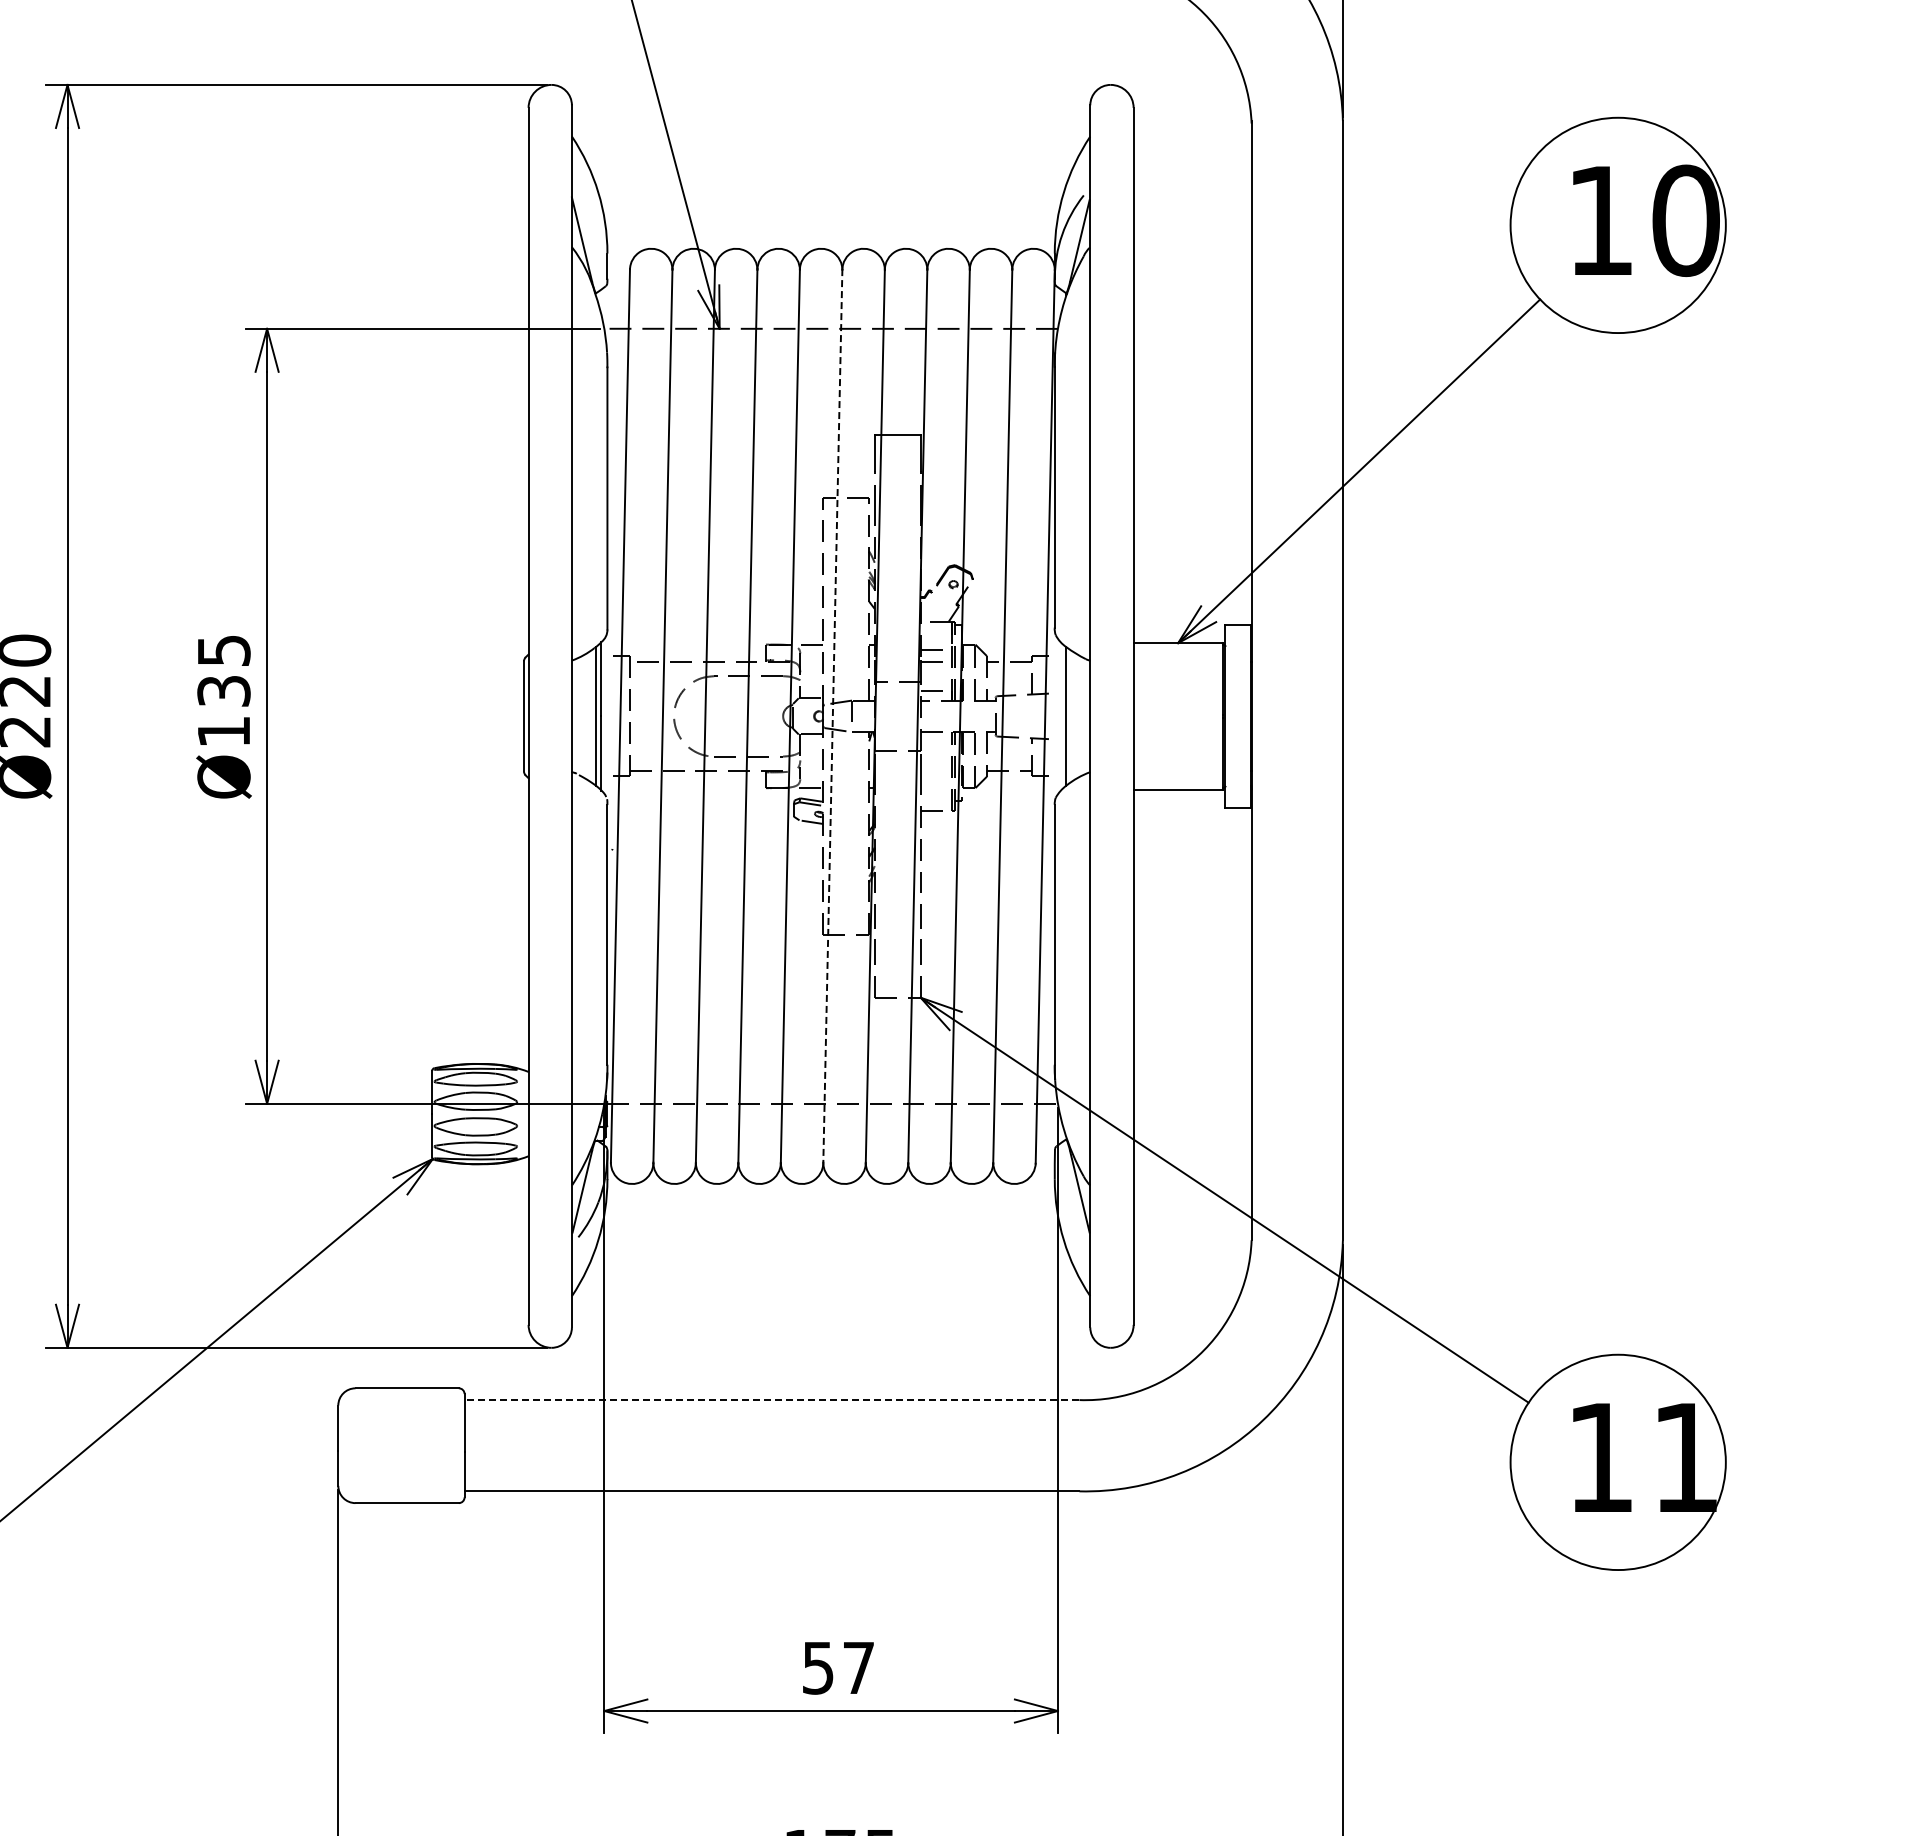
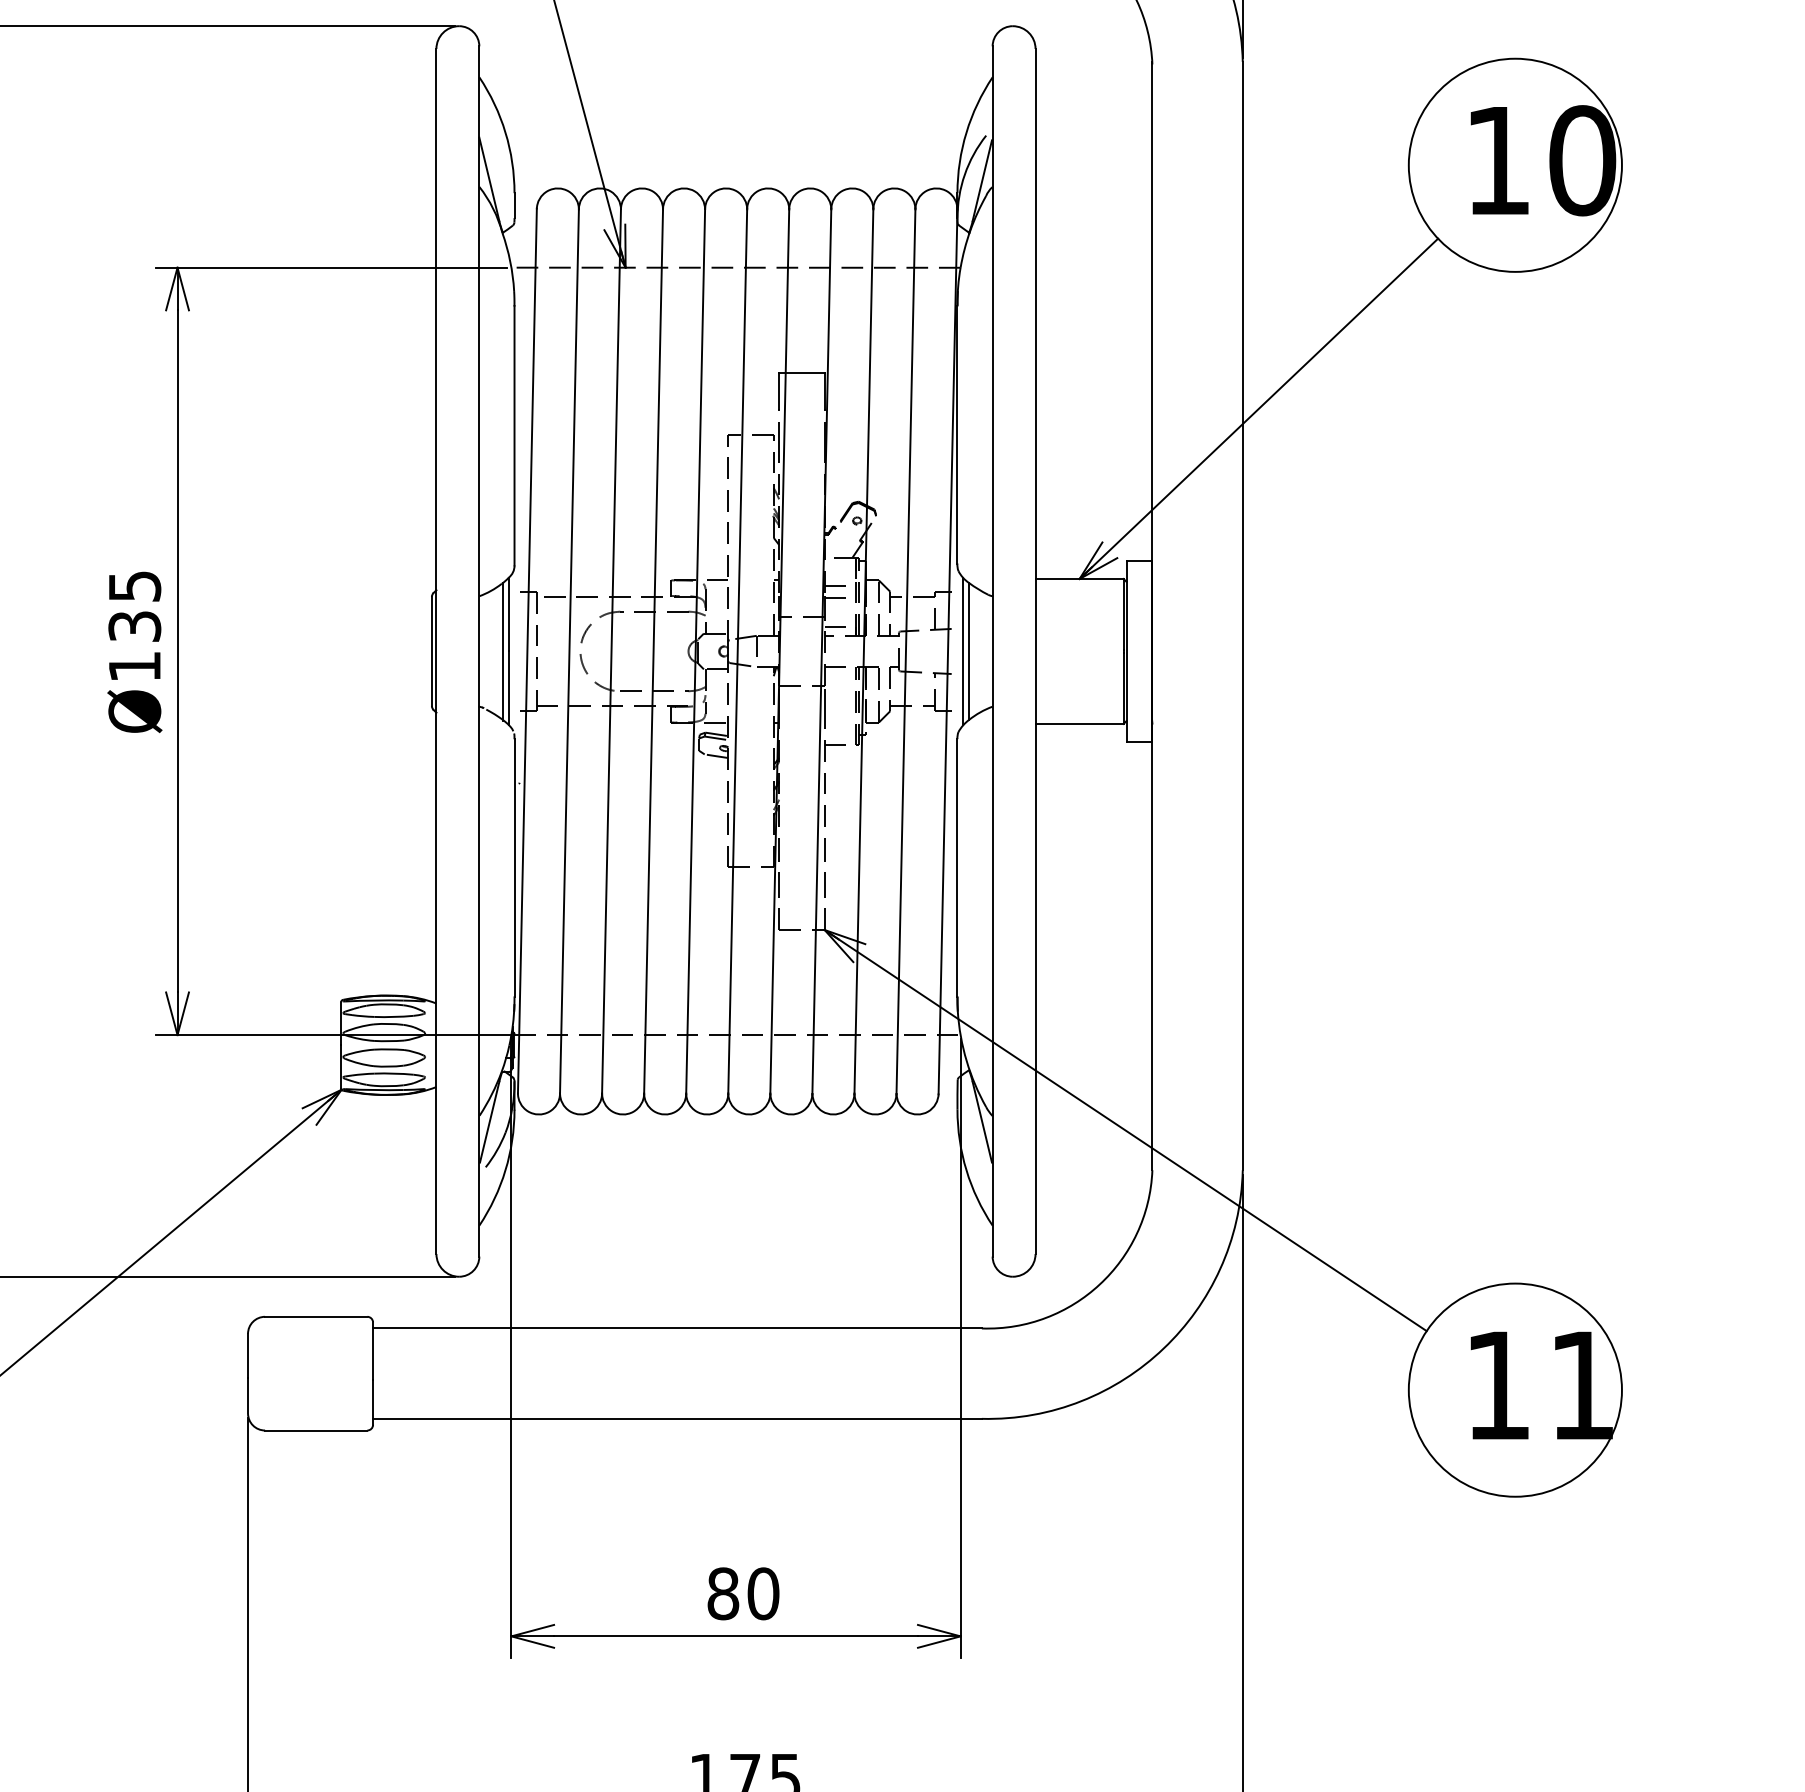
line: (832, 716) -> (737, 651), dashed -> solid
line: (1060, 716) -> (963, 651), added
line: (771, 1400) -> (676, 1328), dashed -> solid
text: (838, 1667) -> (743, 1593), 57 -> 80

